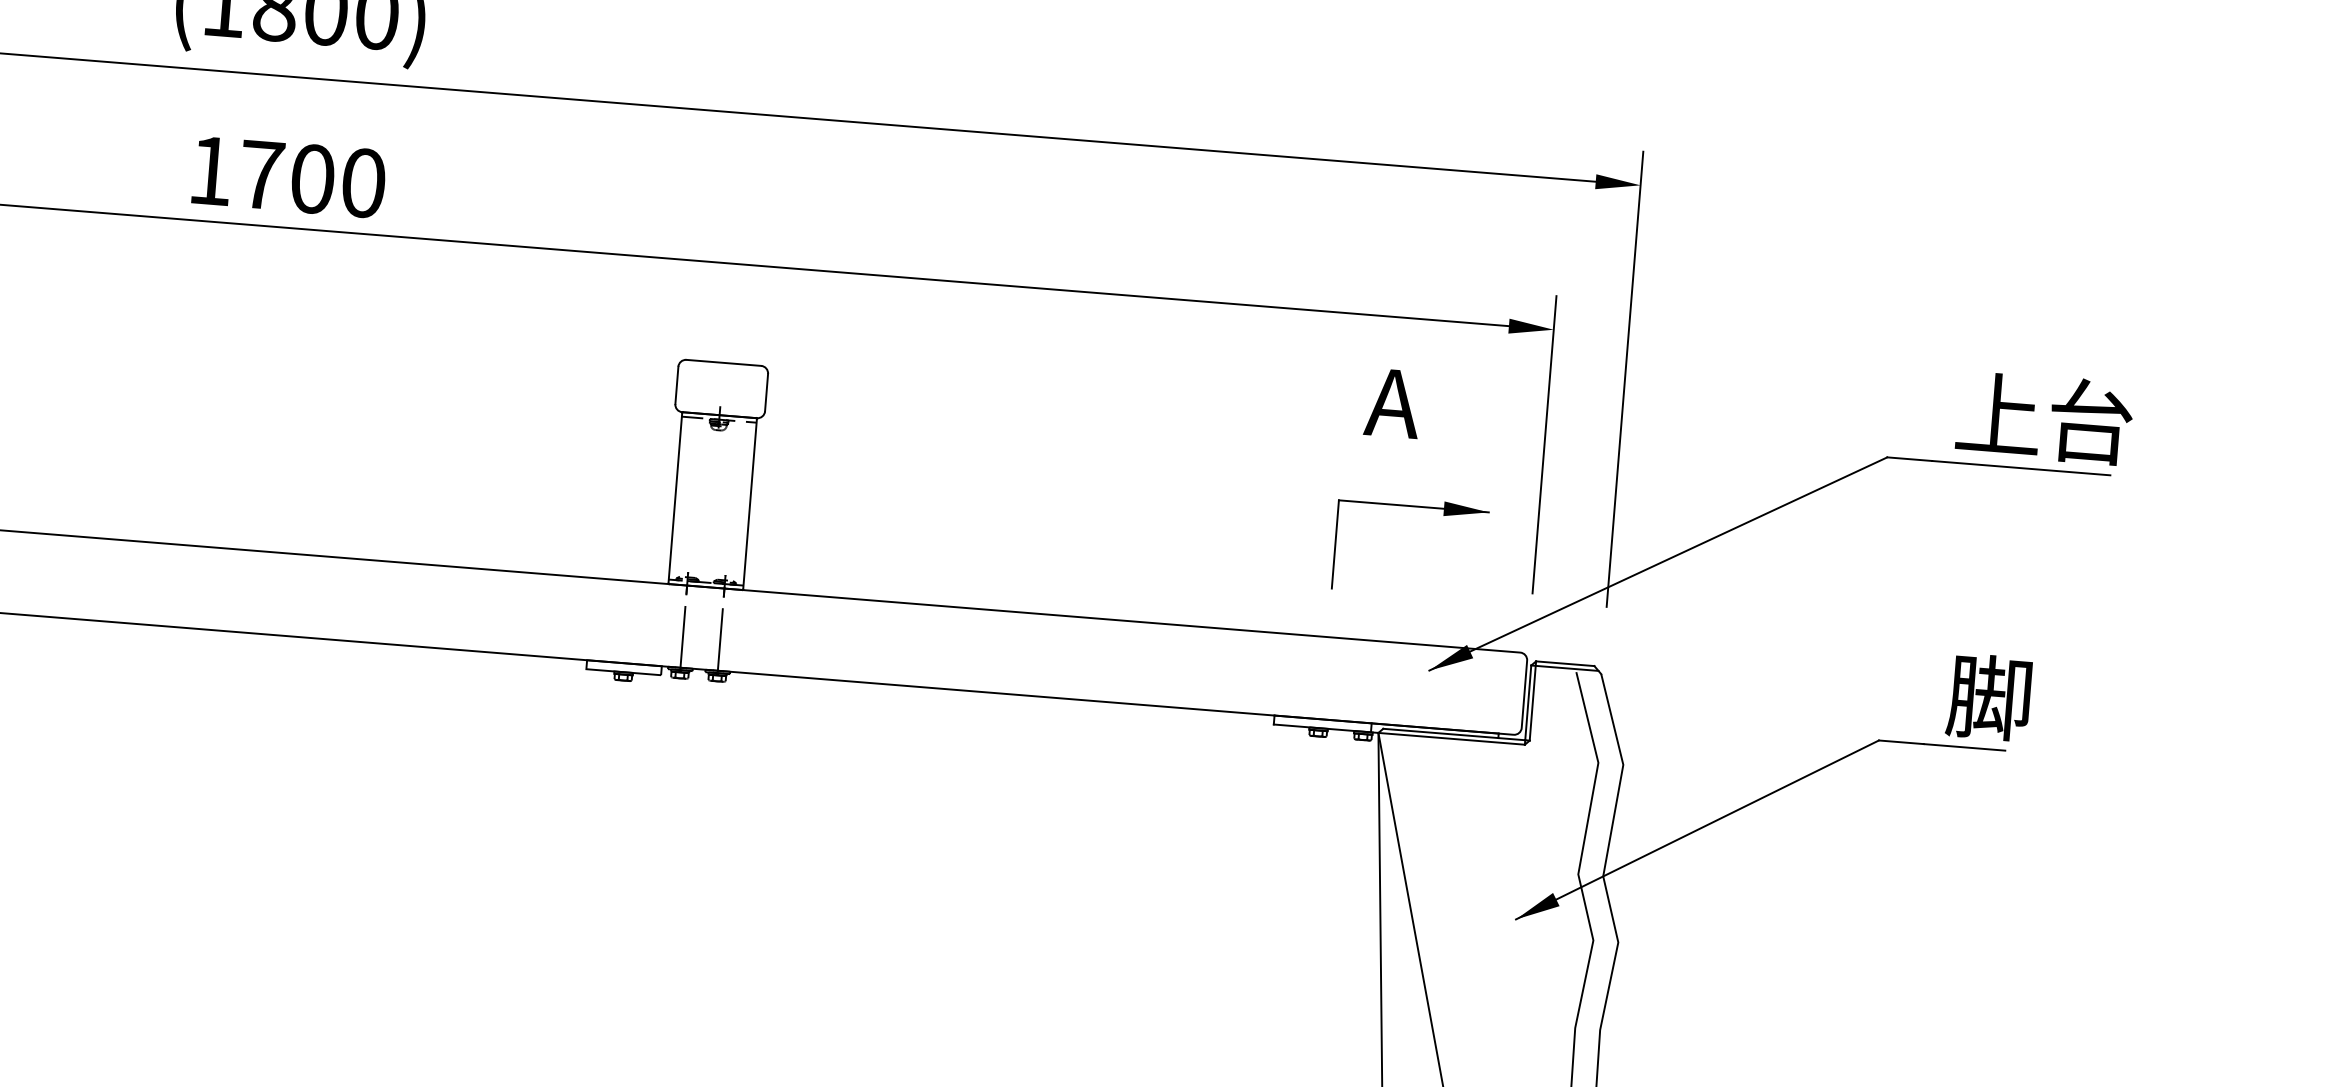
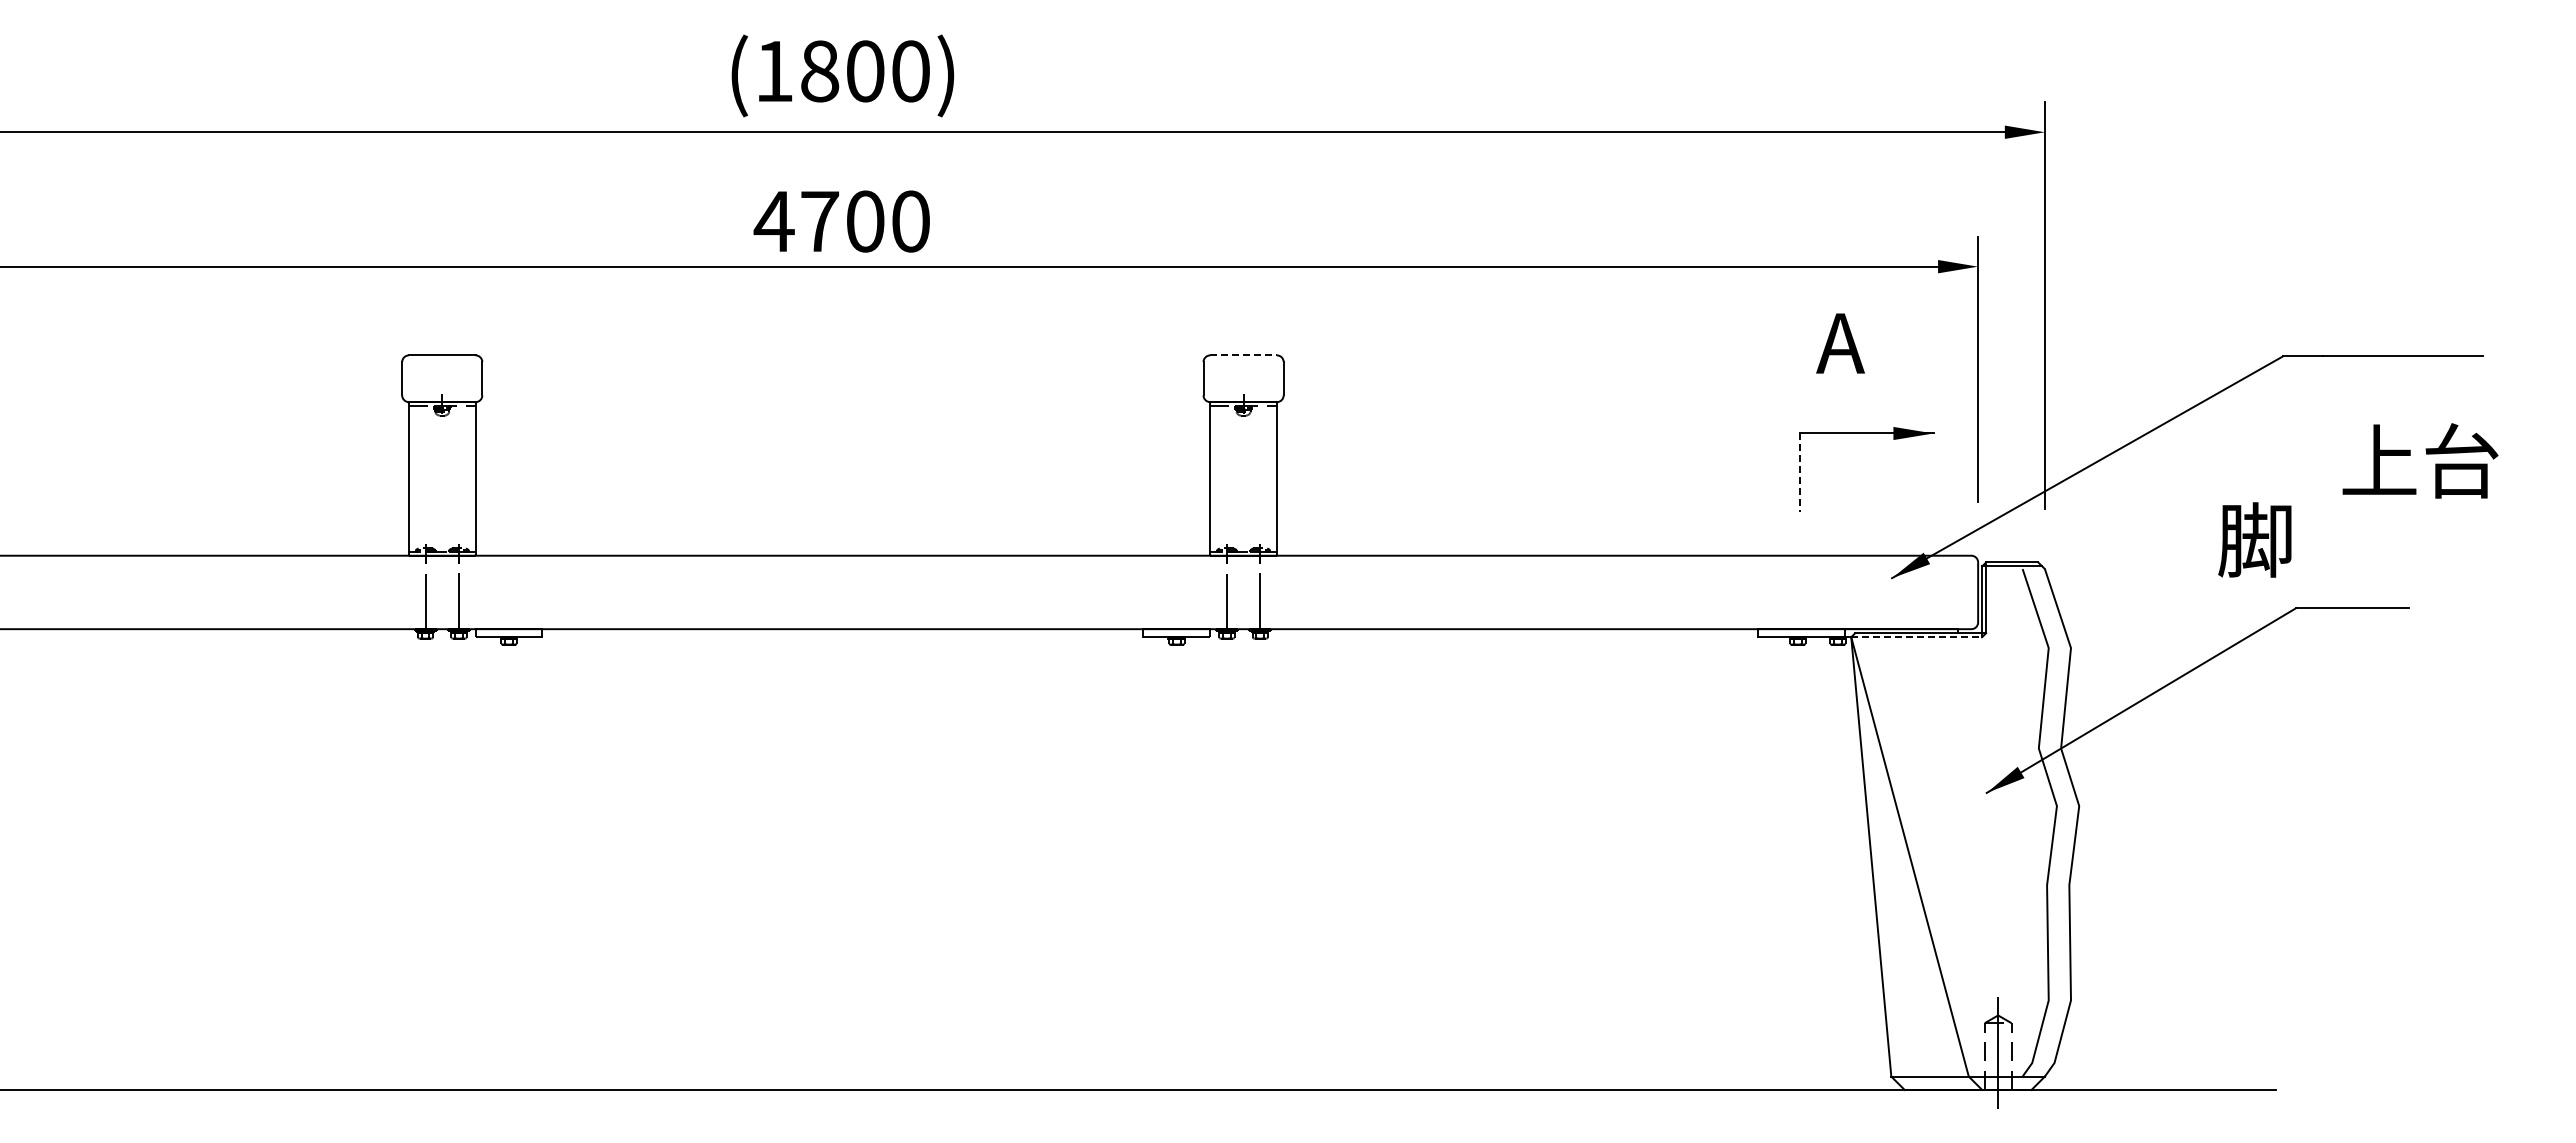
text: (209, 170) -> (773, 221), 1700 -> 4700
line: (724, 363) -> (1244, 355), solid -> dashed
text: (2044, 417) -> (2420, 460), moved
line: (1335, 545) -> (1799, 473), solid -> dashed
text: (1988, 696) -> (2254, 539), moved
line: (1452, 739) -> (1917, 637), solid -> dashed

